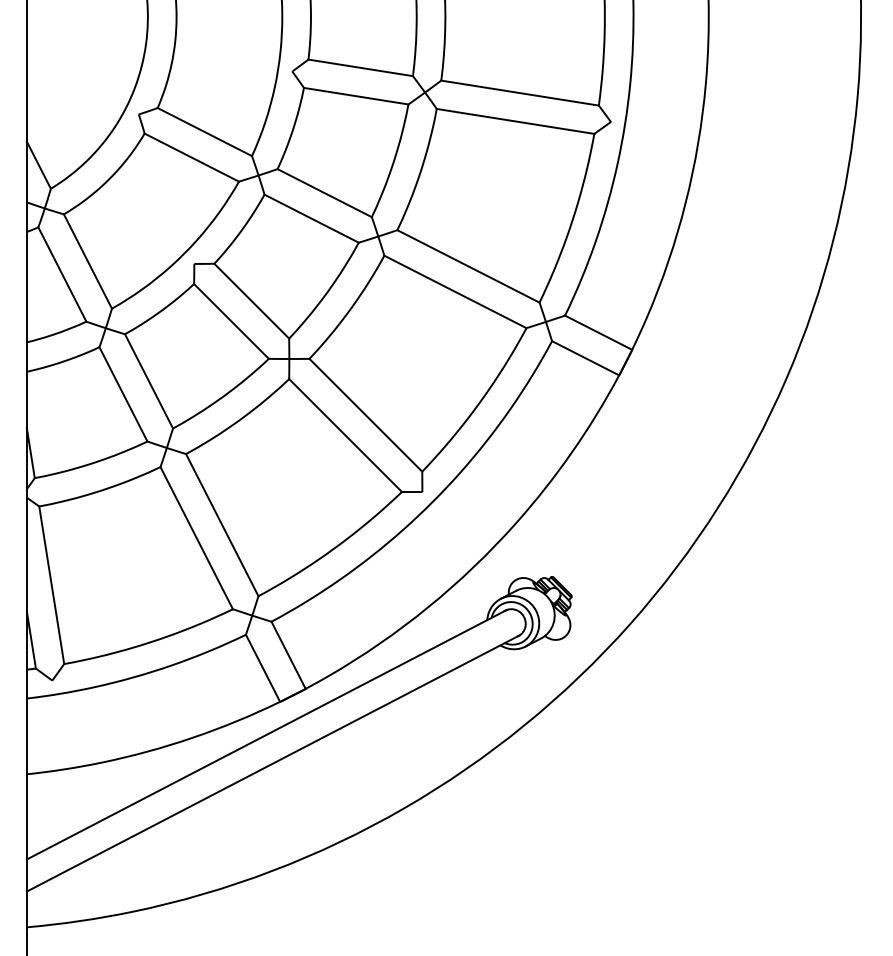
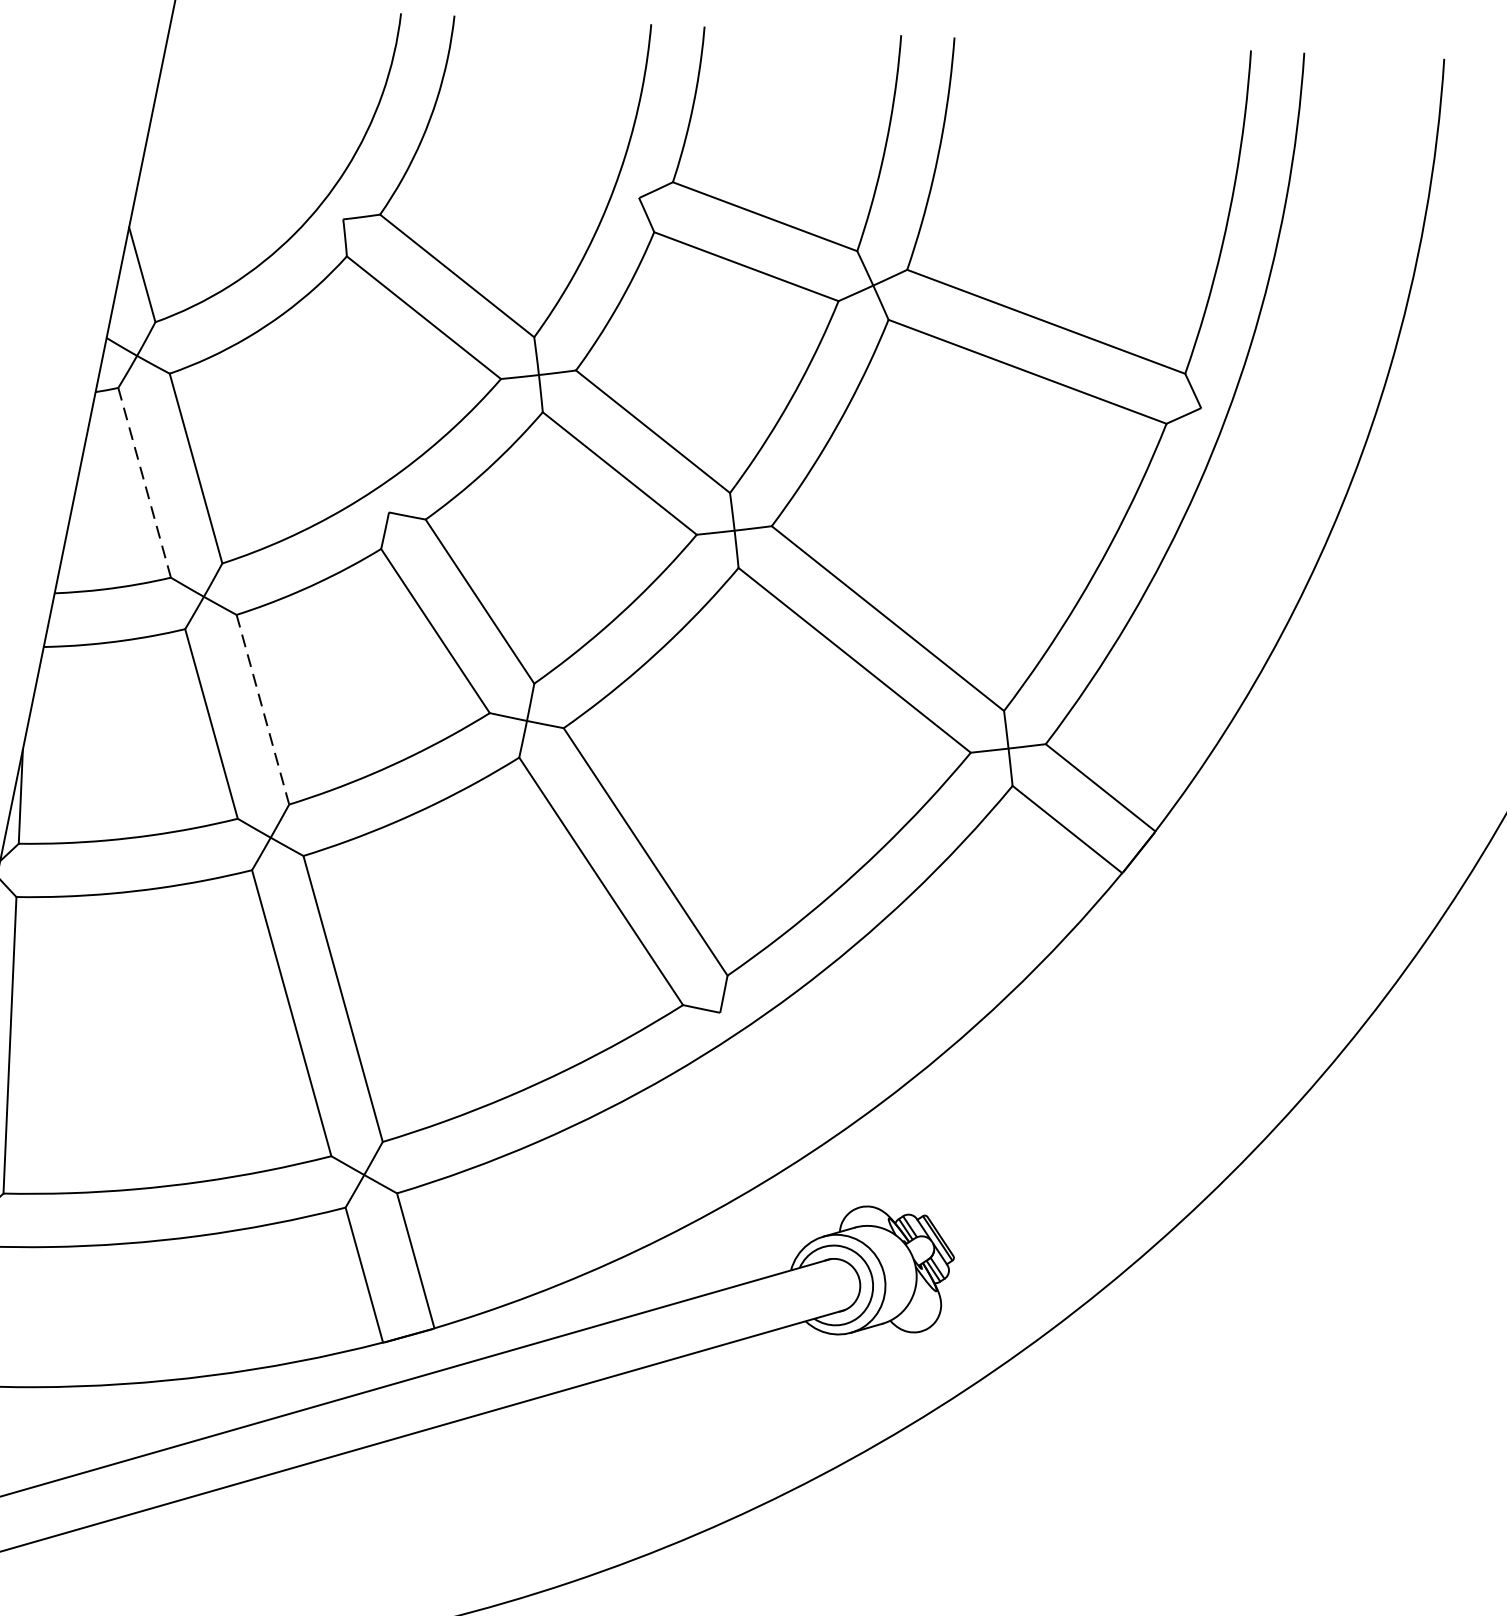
line: (62, 274) -> (144, 482), solid -> dashed
line: (149, 381) -> (263, 710), solid -> dashed

